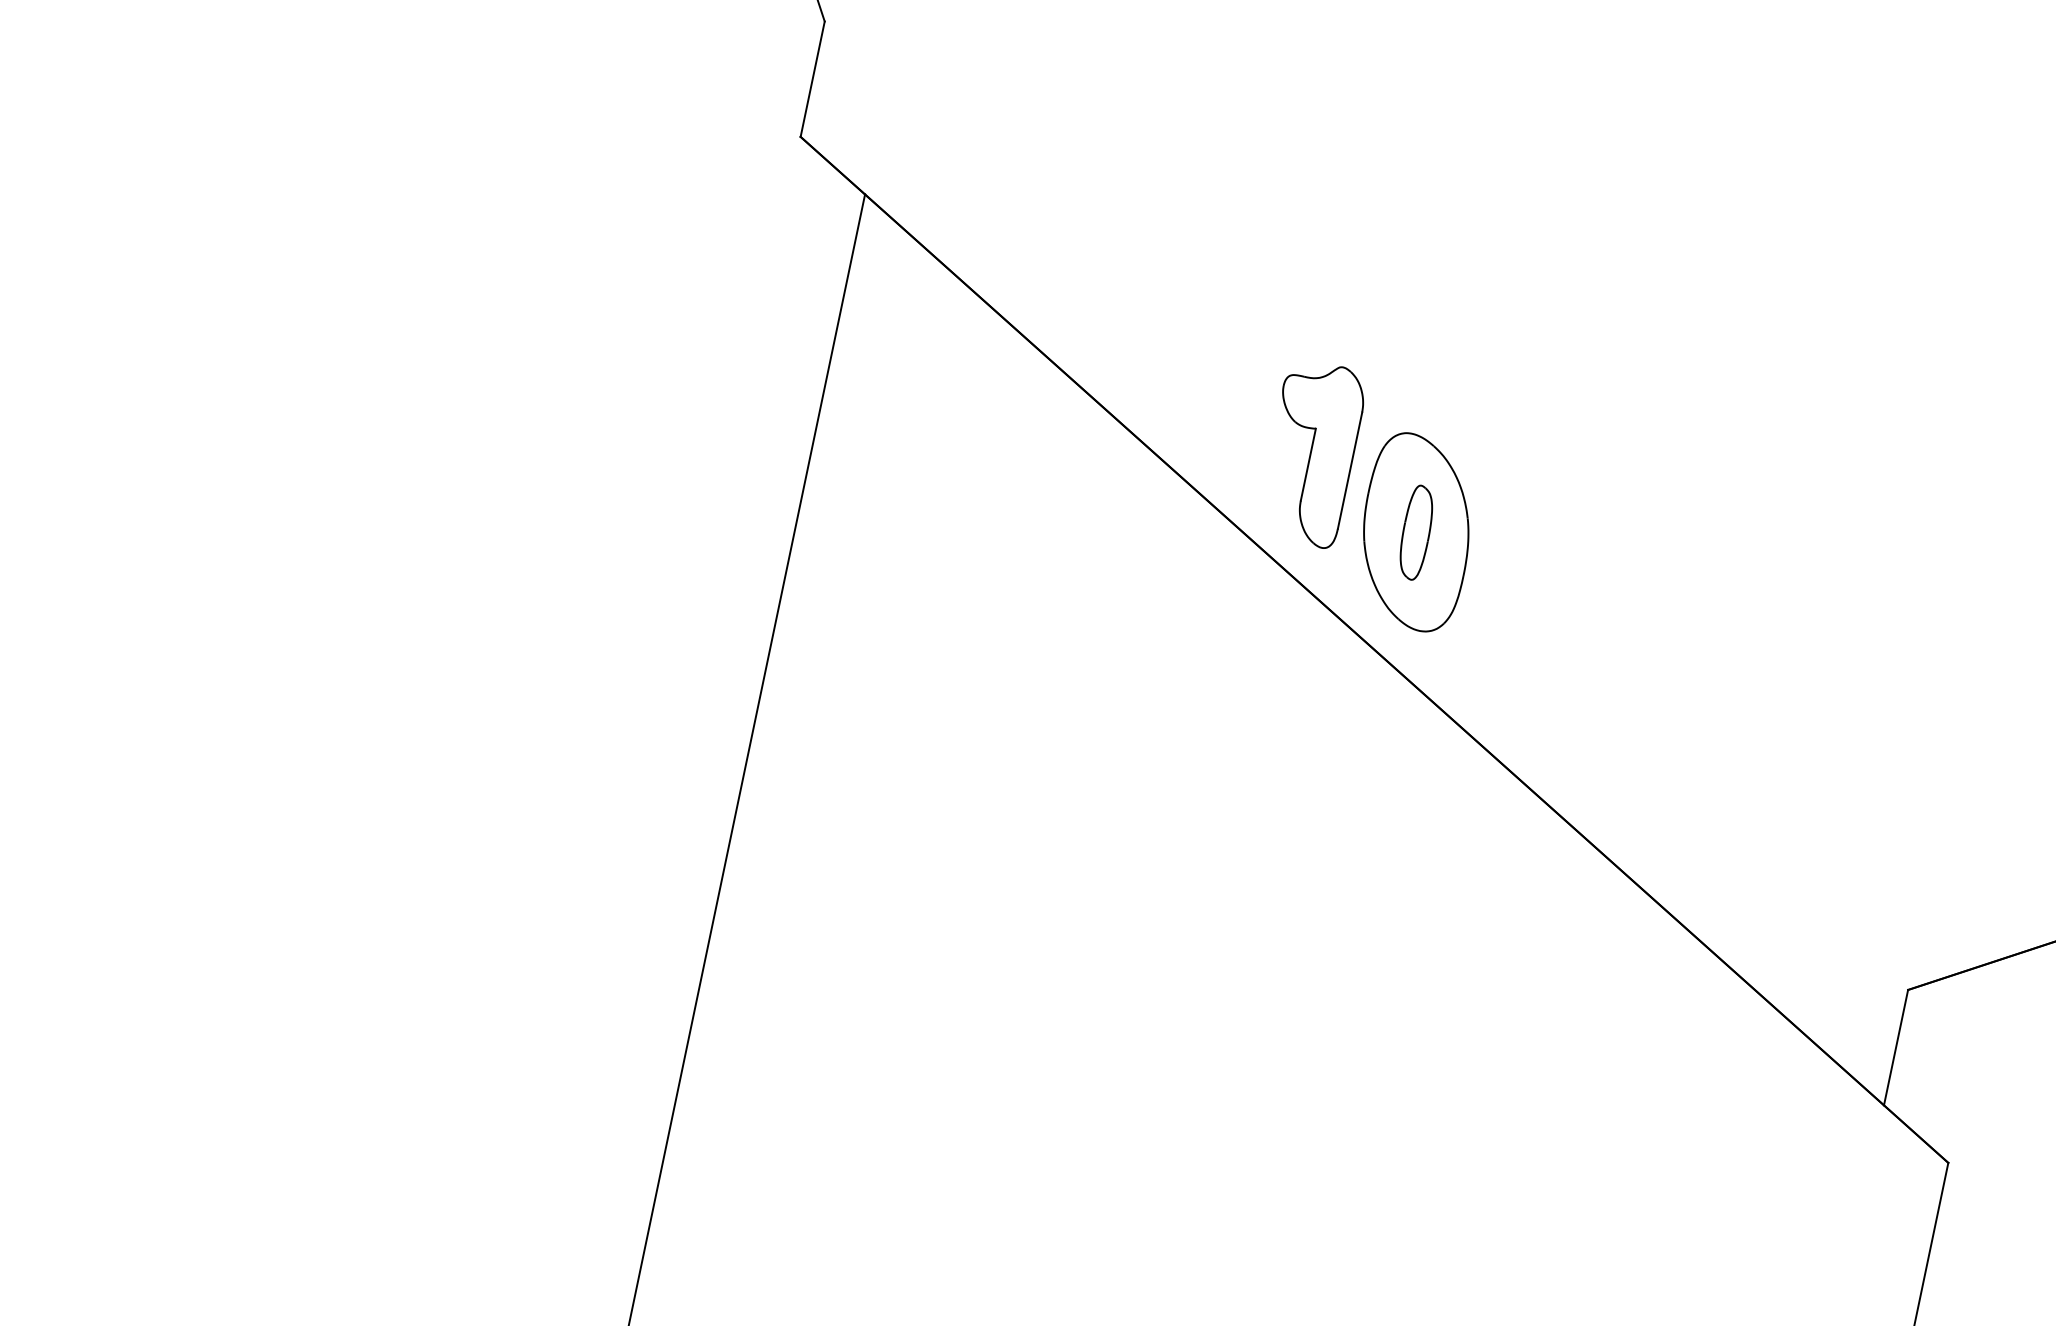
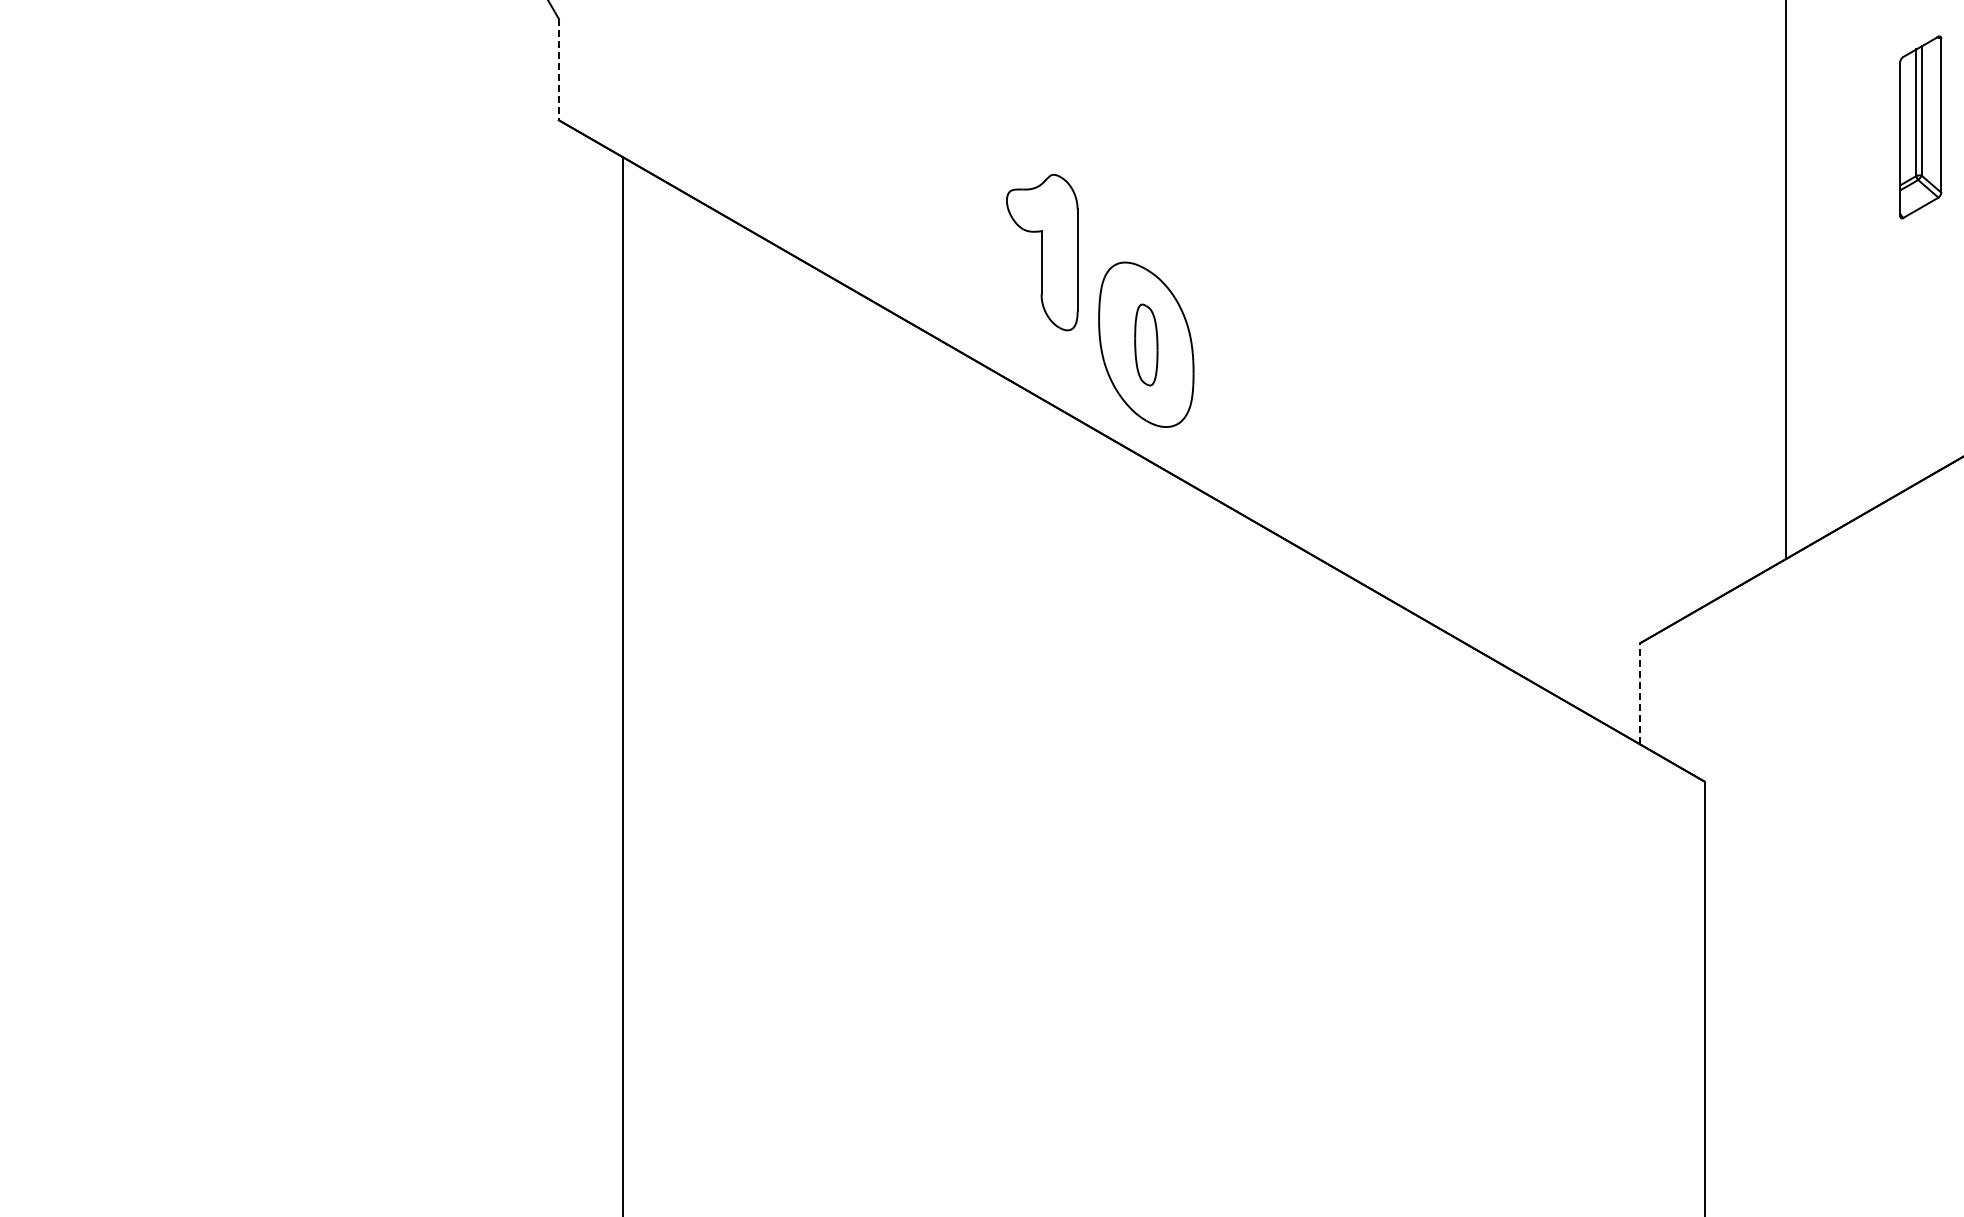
line: (812, 78) -> (558, 69), solid -> dashed
part: (1311, 453) -> (1042, 252), moved
line: (1896, 1047) -> (1640, 693), solid -> dashed

